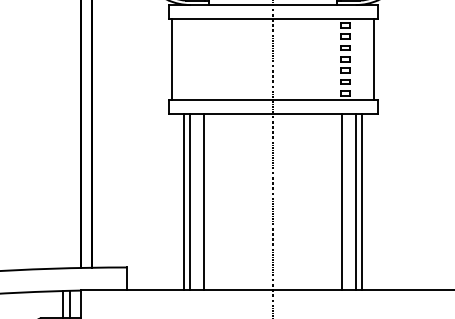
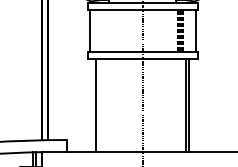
line: (190, 201) -> (99, 105), removed
line: (203, 201) -> (106, 105), removed
line: (343, 201) -> (179, 105), removed

